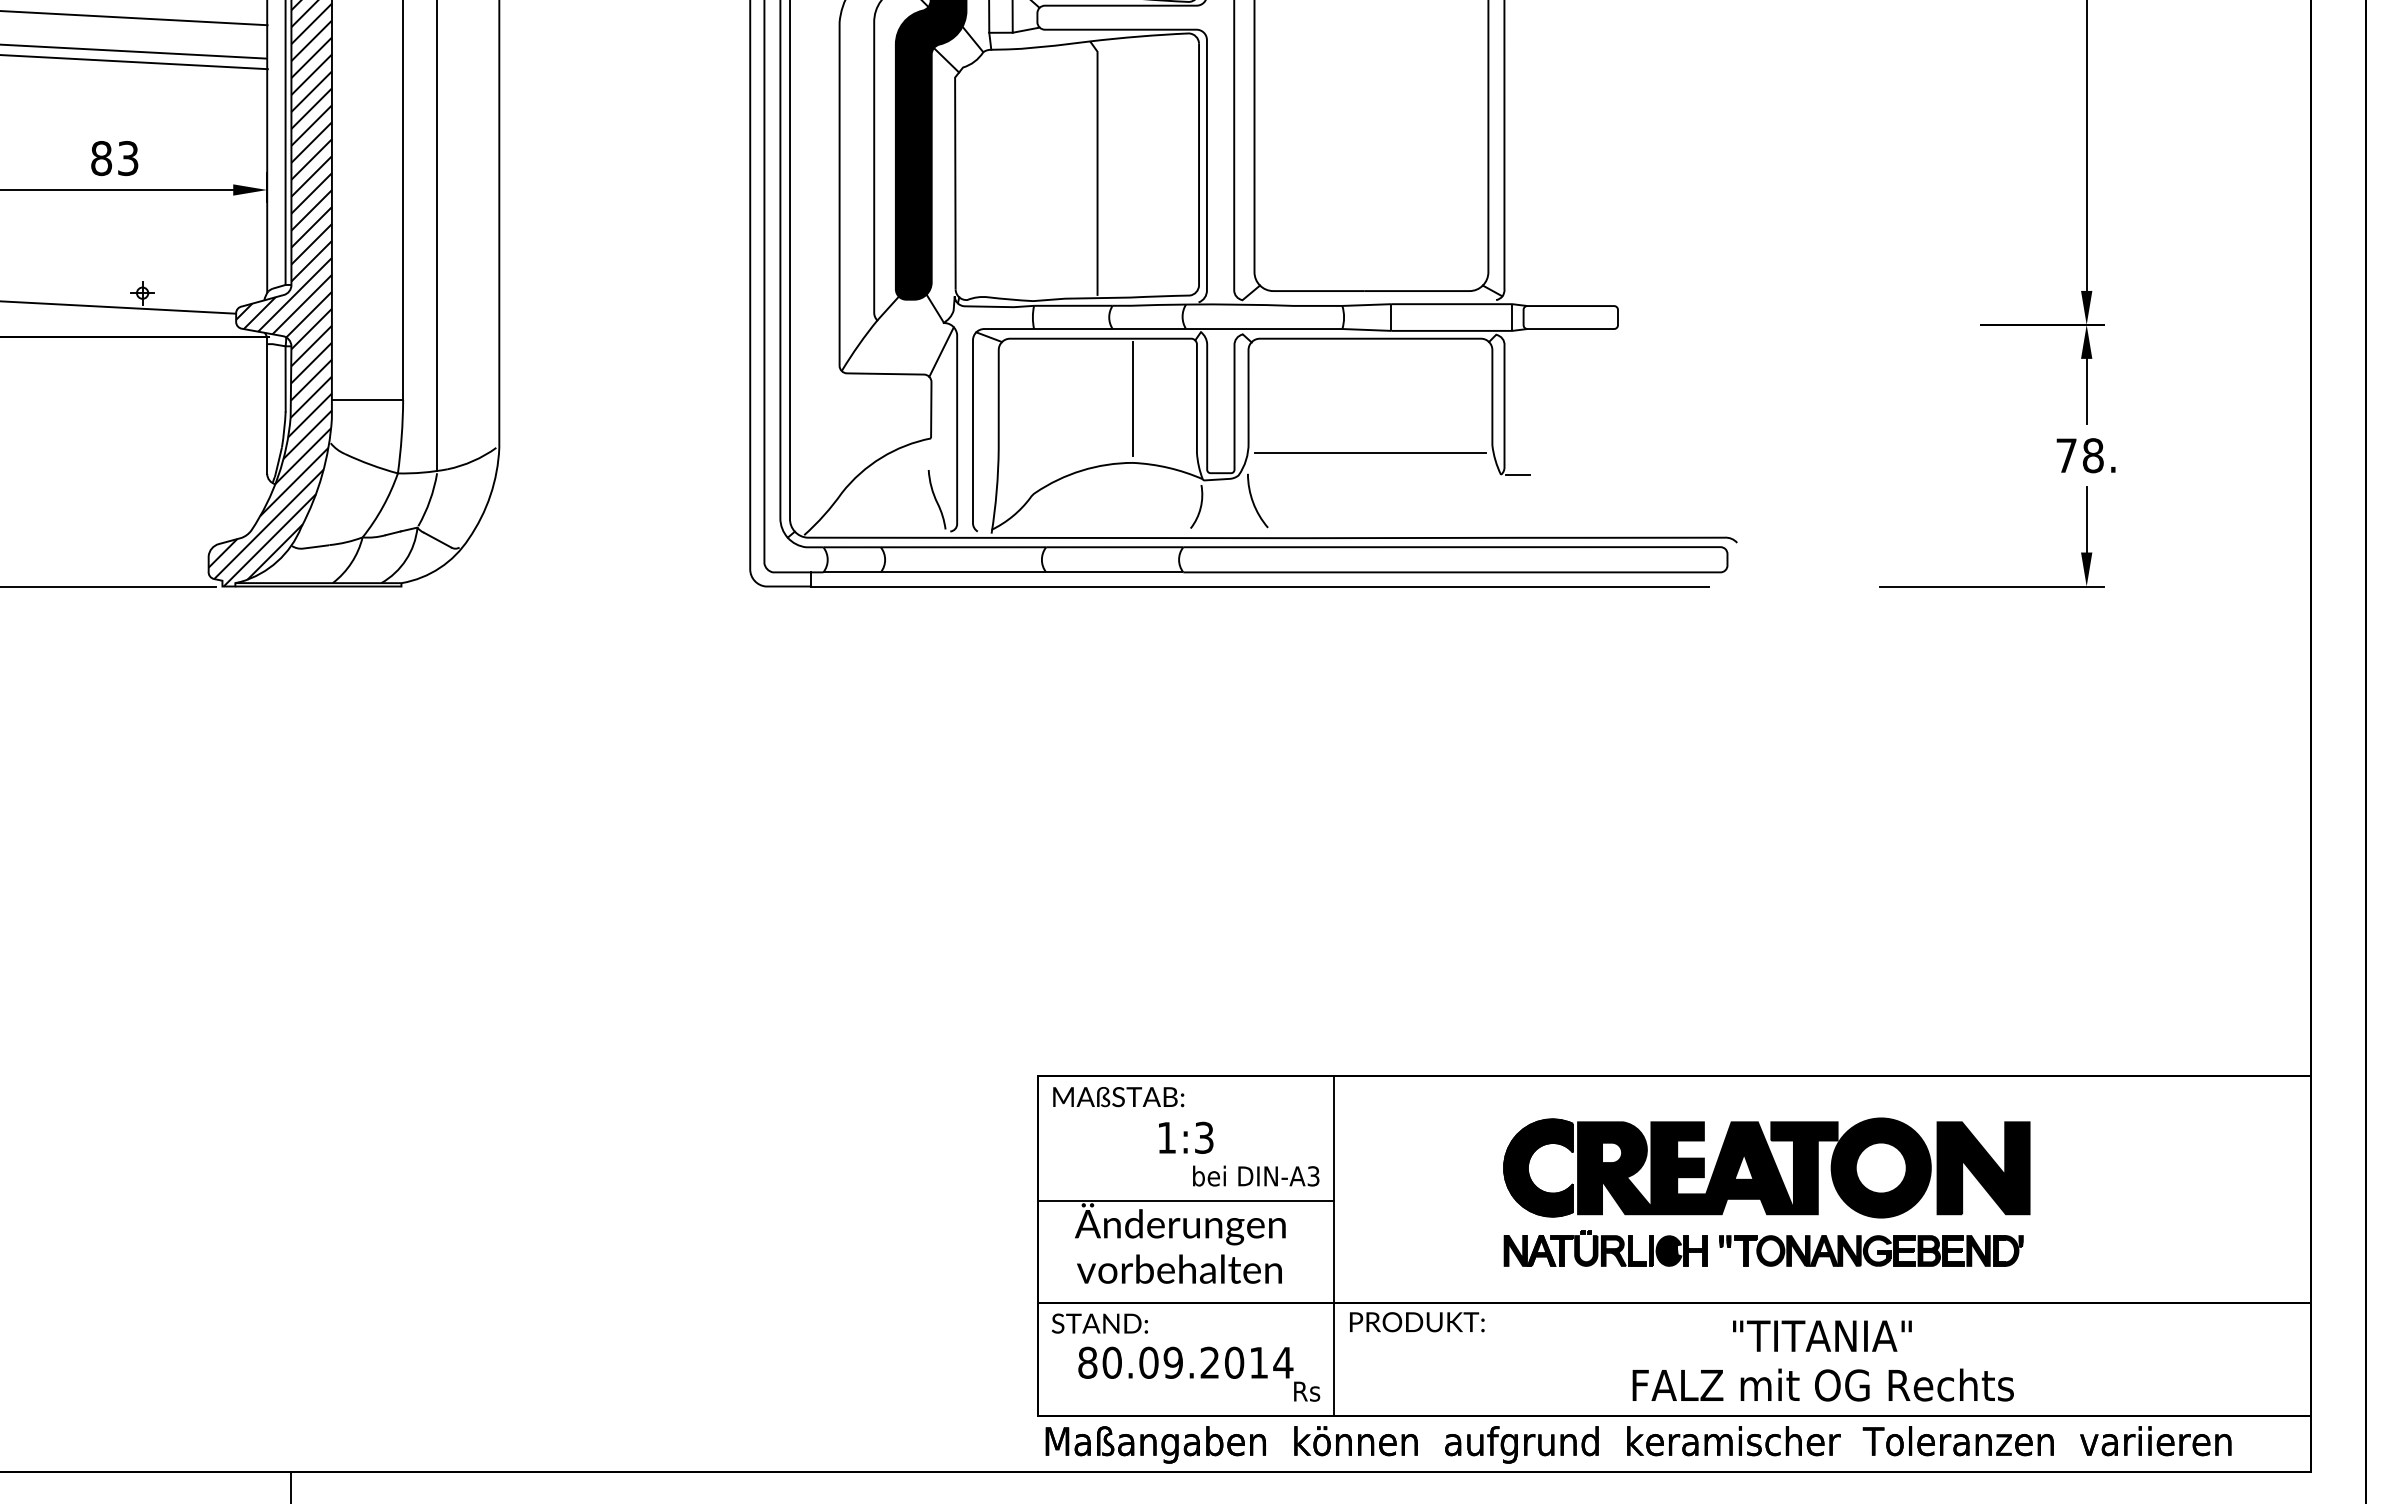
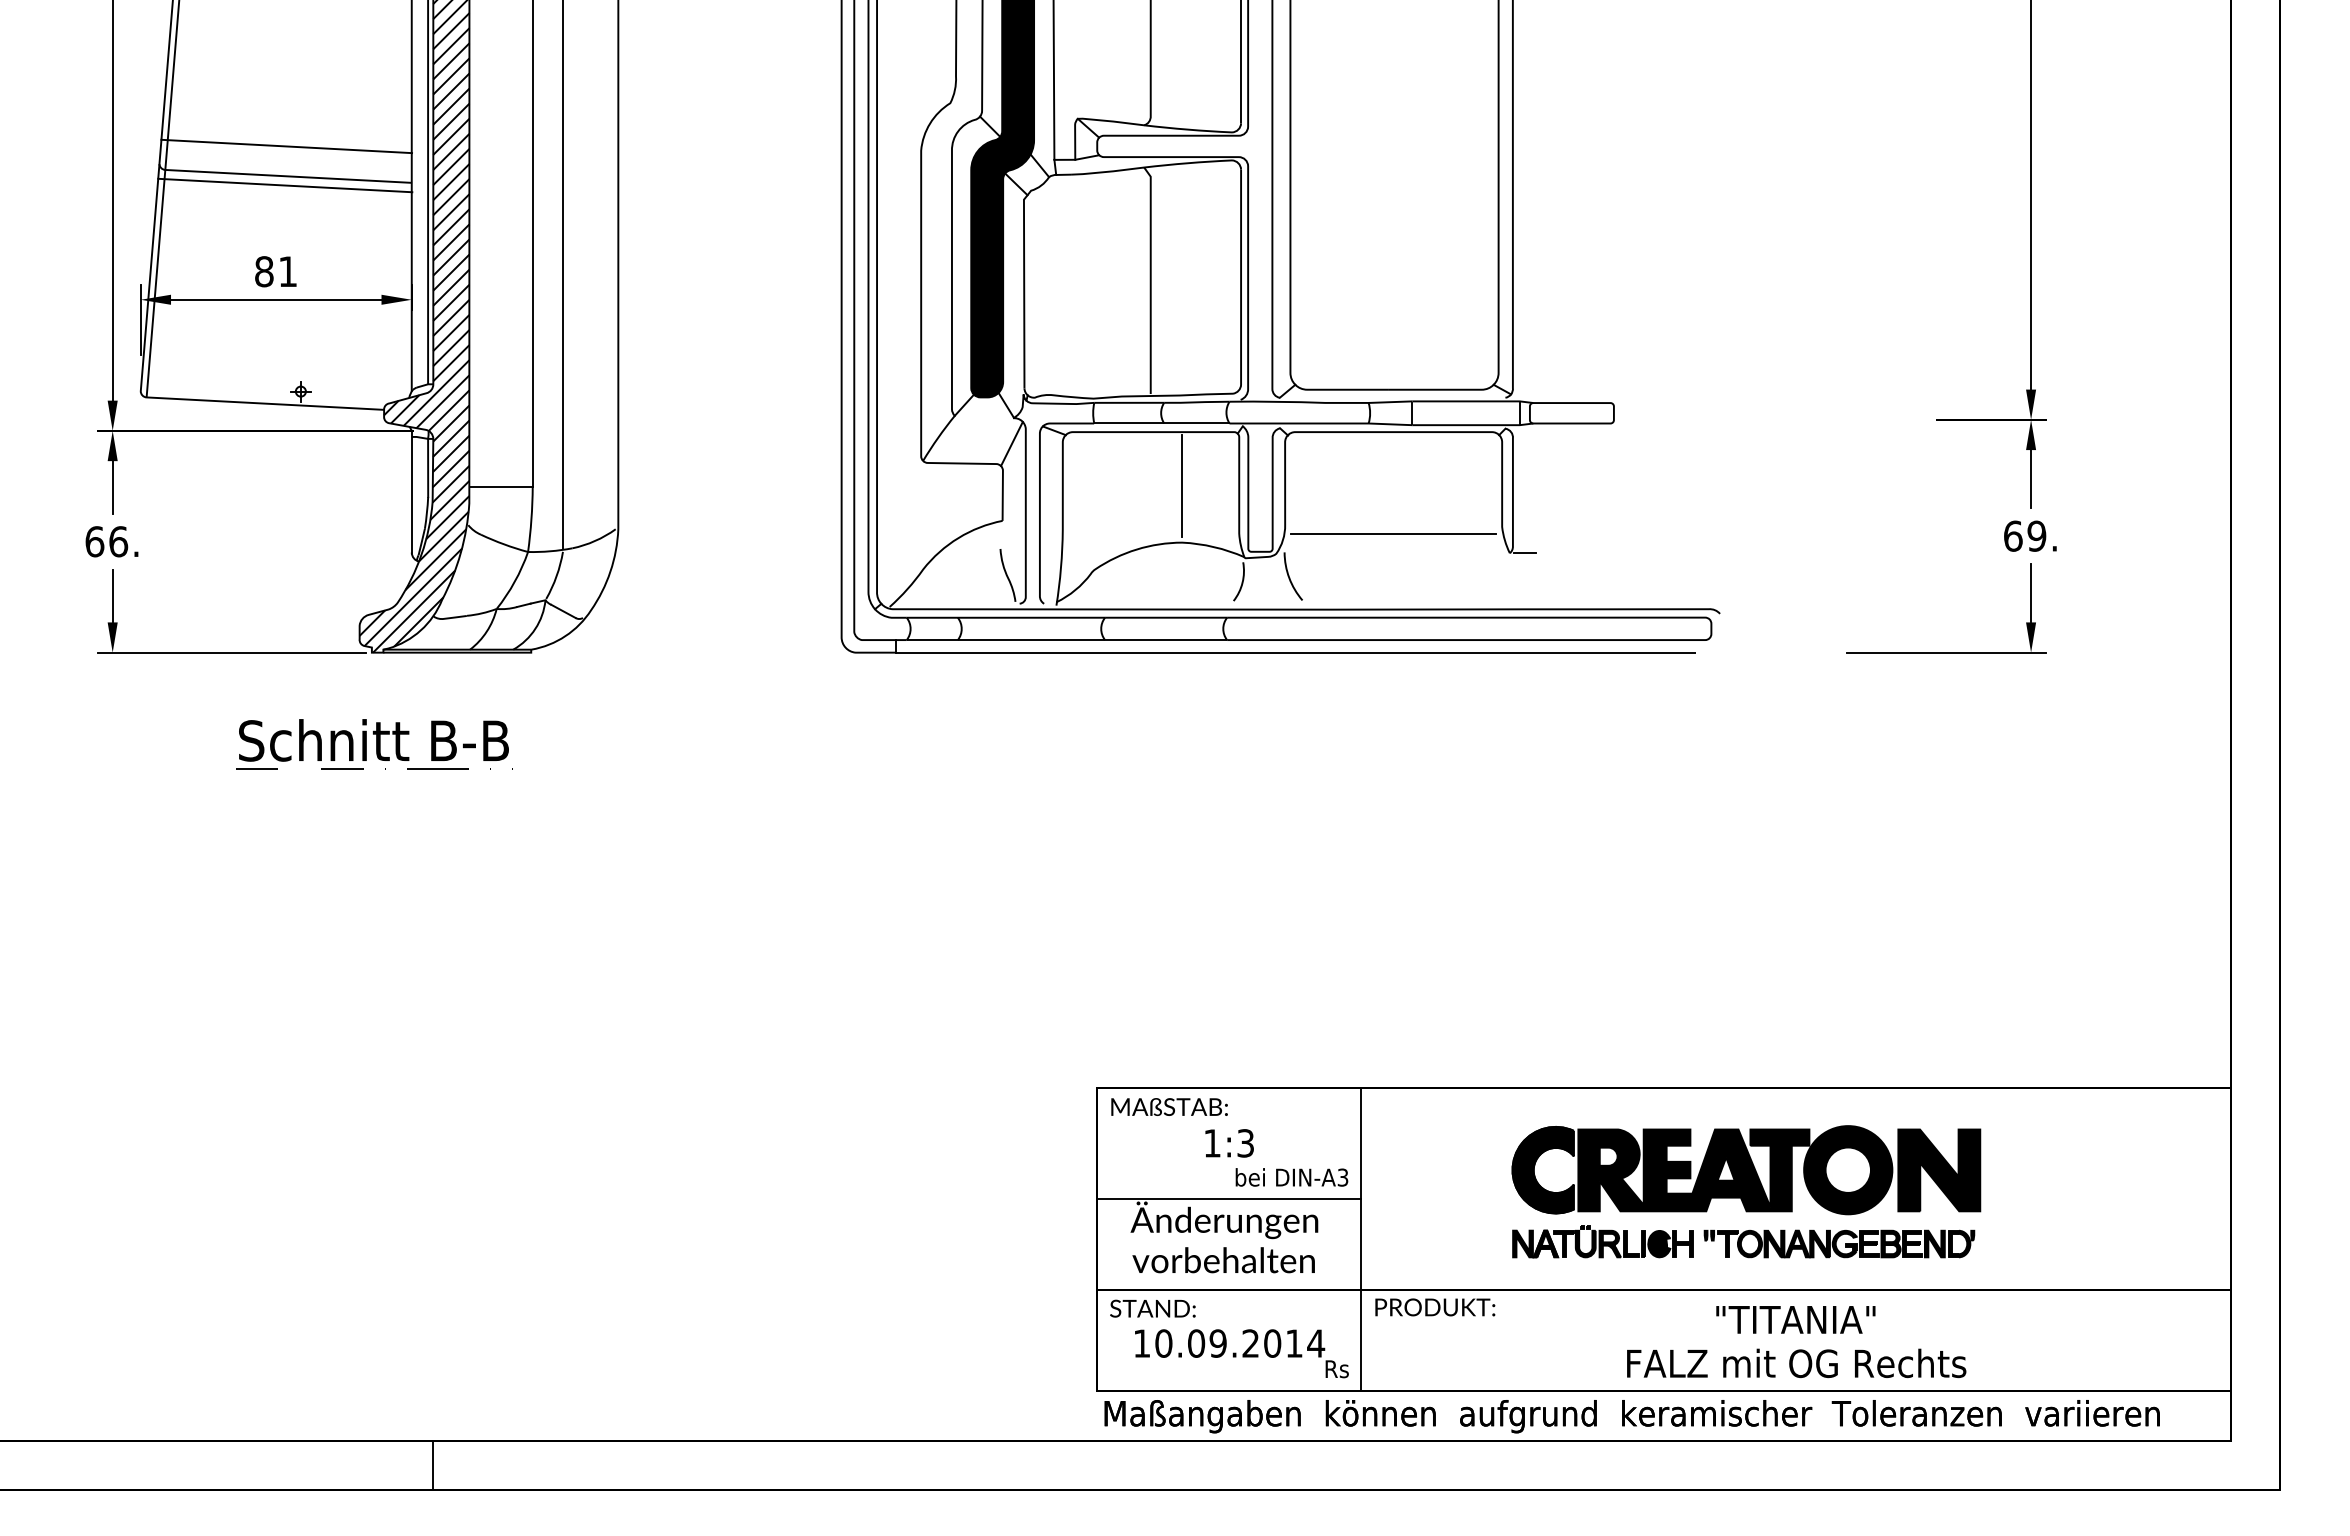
text: (127, 158) -> (287, 271), 83 -> 81
text: (2080, 454) -> (2025, 535), 78. -> 69.
part: (225, 689) -> (374, 744), added
text: (1087, 1362) -> (1141, 1343), 80.09.2014 -> 10.09.2014

